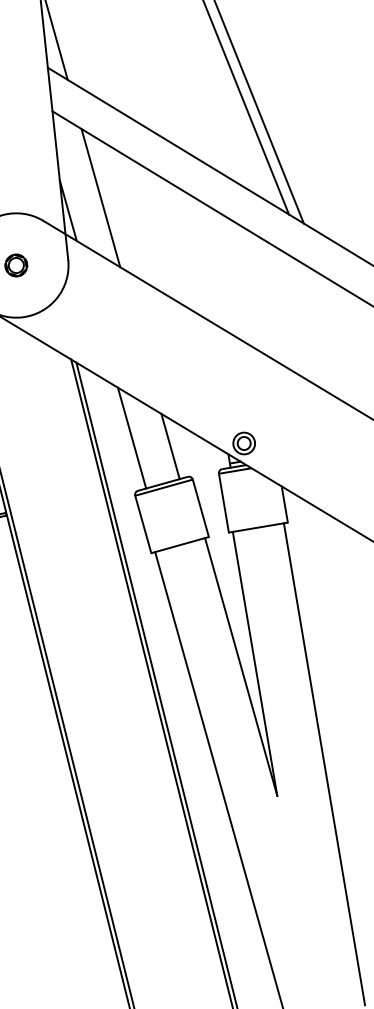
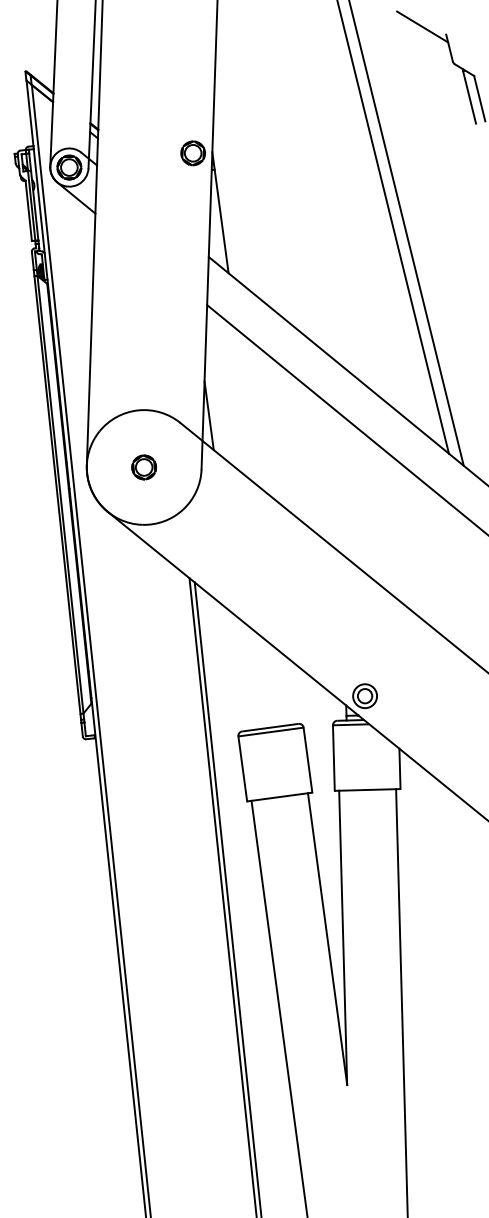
line: (100, 197) -> (246, 406), removed
line: (131, 438) -> (243, 673), removed
line: (170, 446) -> (284, 688), removed

